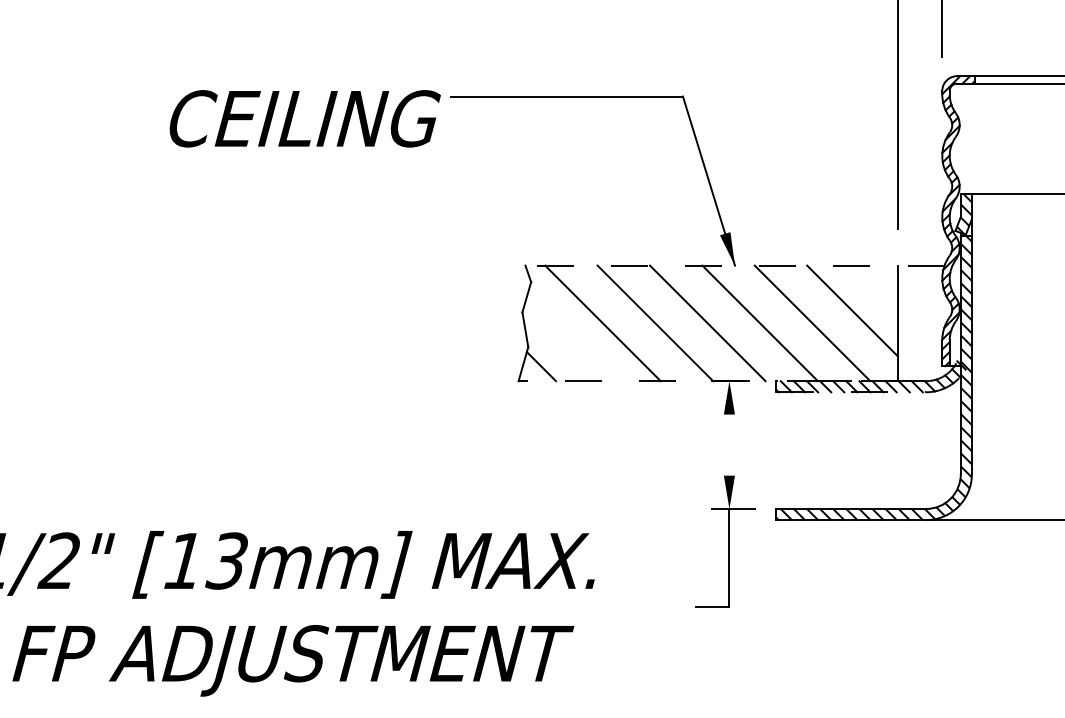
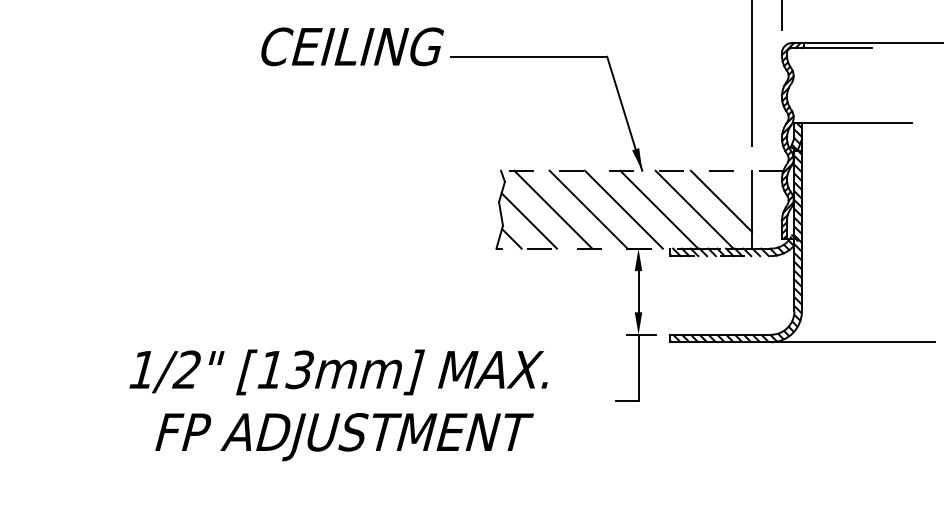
text: (304, 118) -> (352, 46), moved
line: (566, 339) -> (528, 220), added
line: (729, 444) -> (638, 291), added

